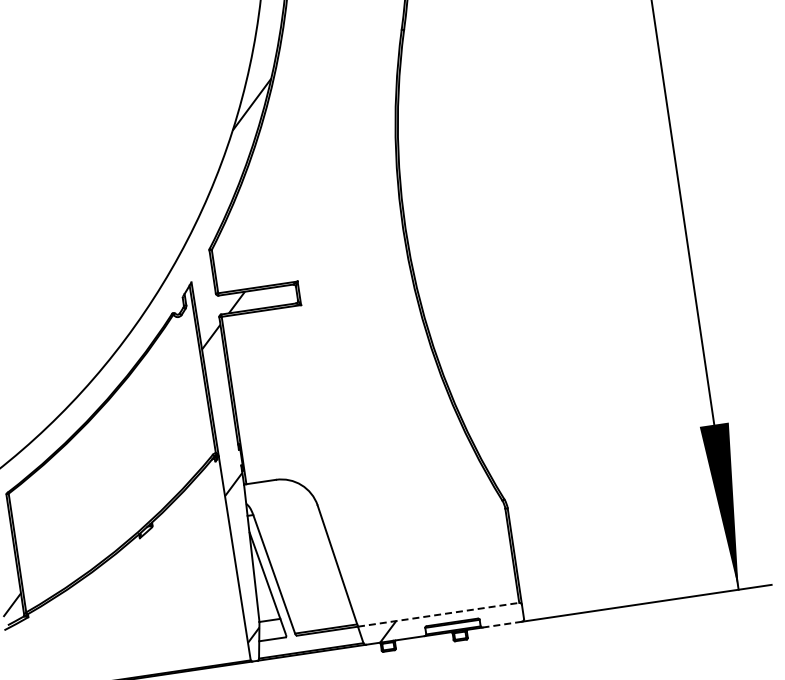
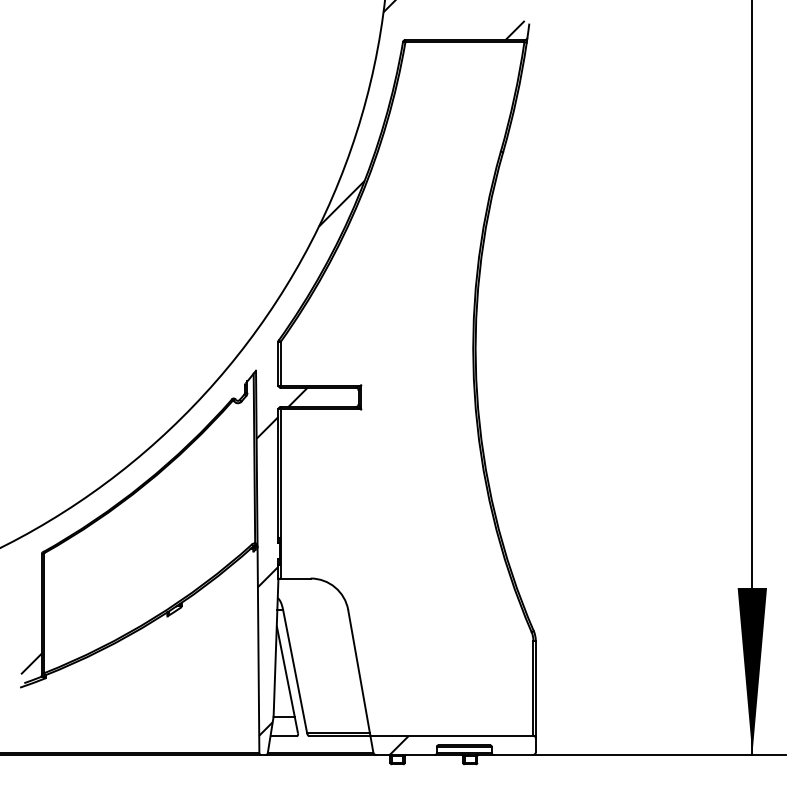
line: (438, 614) -> (451, 735), dashed -> solid
line: (502, 624) -> (513, 754), dashed -> solid

